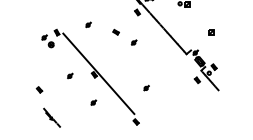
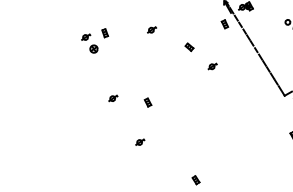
line: (98, 73) -> (154, 101), removed
part: (146, 87) -> (219, 133), removed
part: (39, 89) -> (66, 109), removed
part: (51, 117) -> (76, 152), removed

